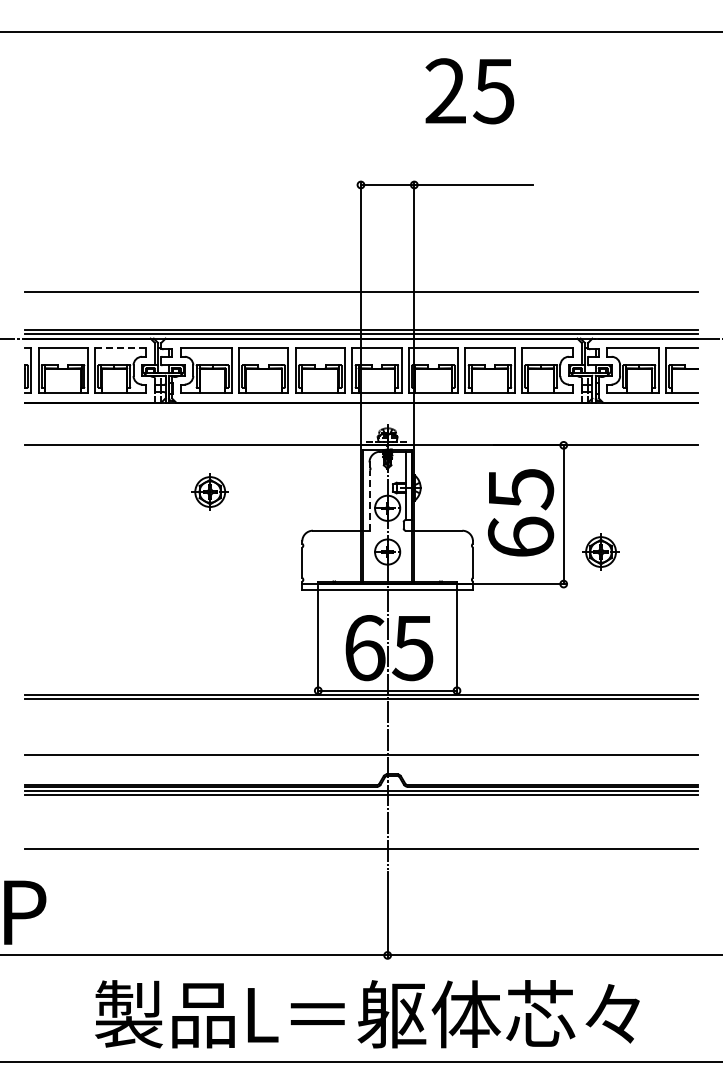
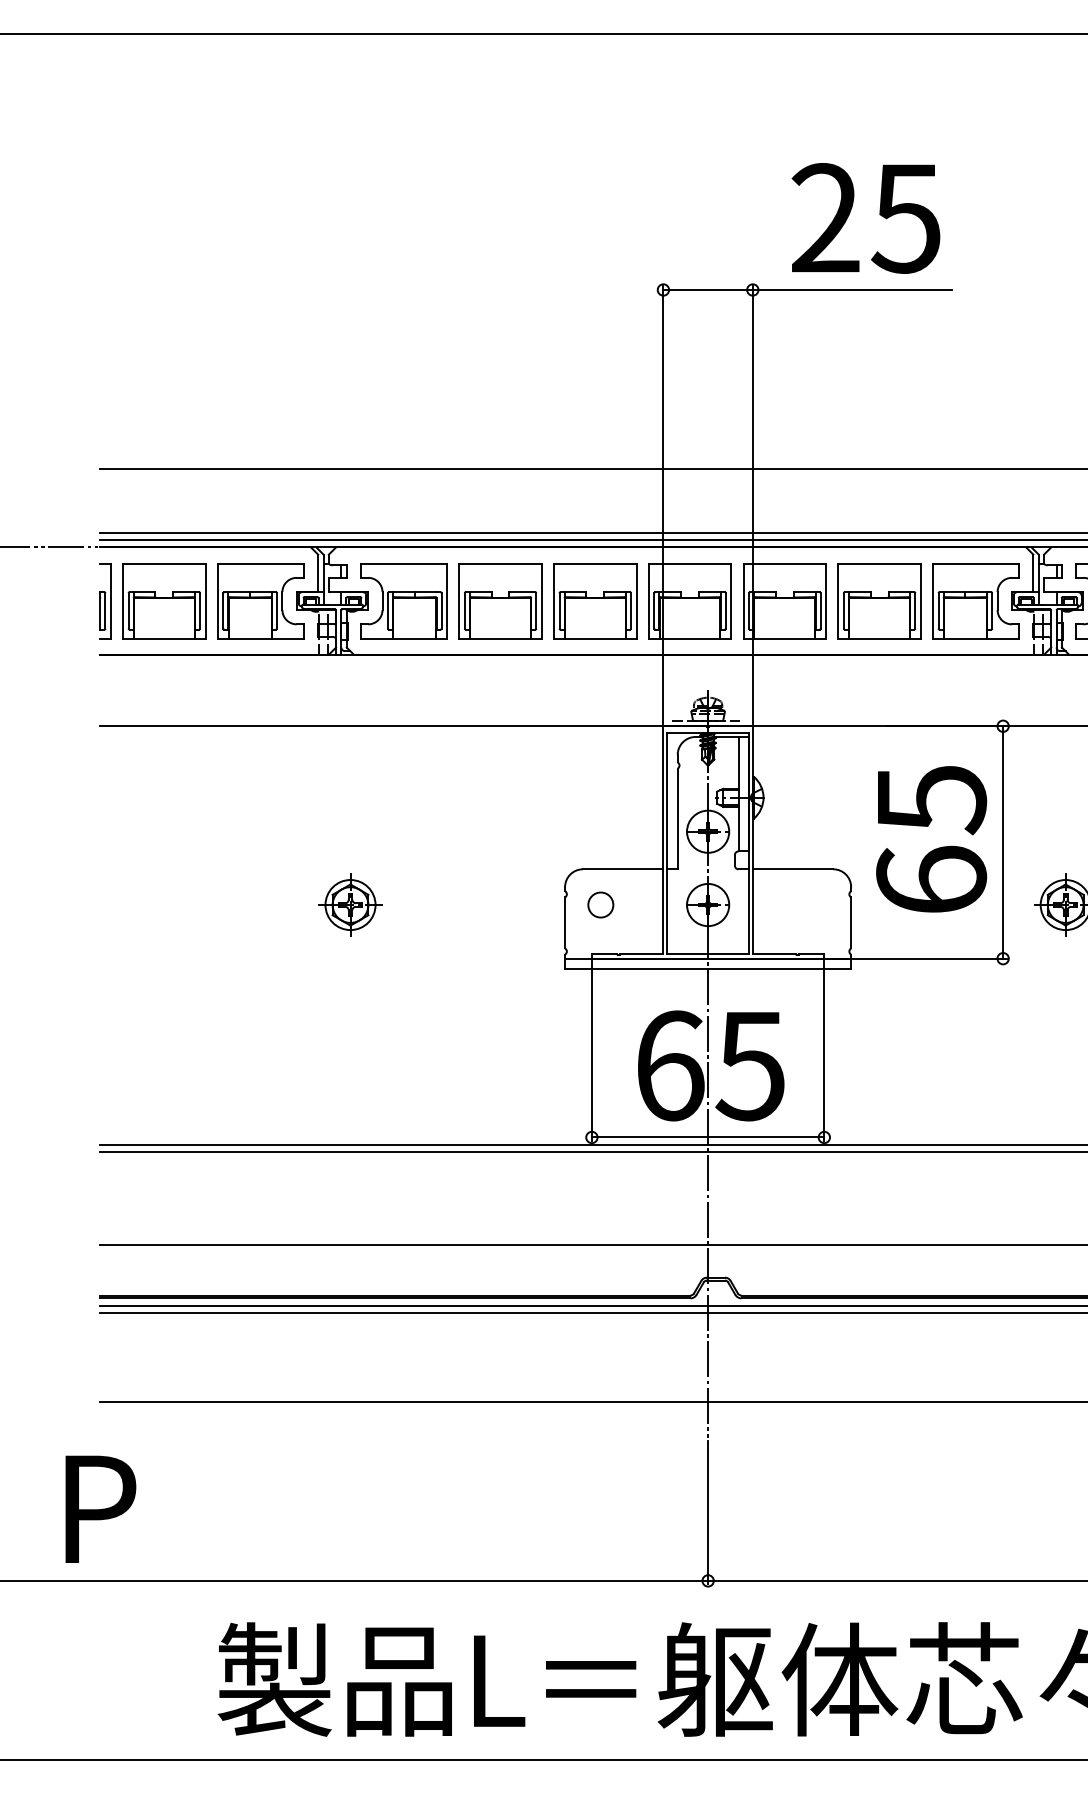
text: (469, 91) -> (865, 218), moved
line: (120, 348) -> (260, 563), dashed -> solid
part: (209, 491) -> (349, 904), moved
line: (369, 500) -> (677, 818), dashed -> solid
circle: (323, 551) -> (600, 904), added

